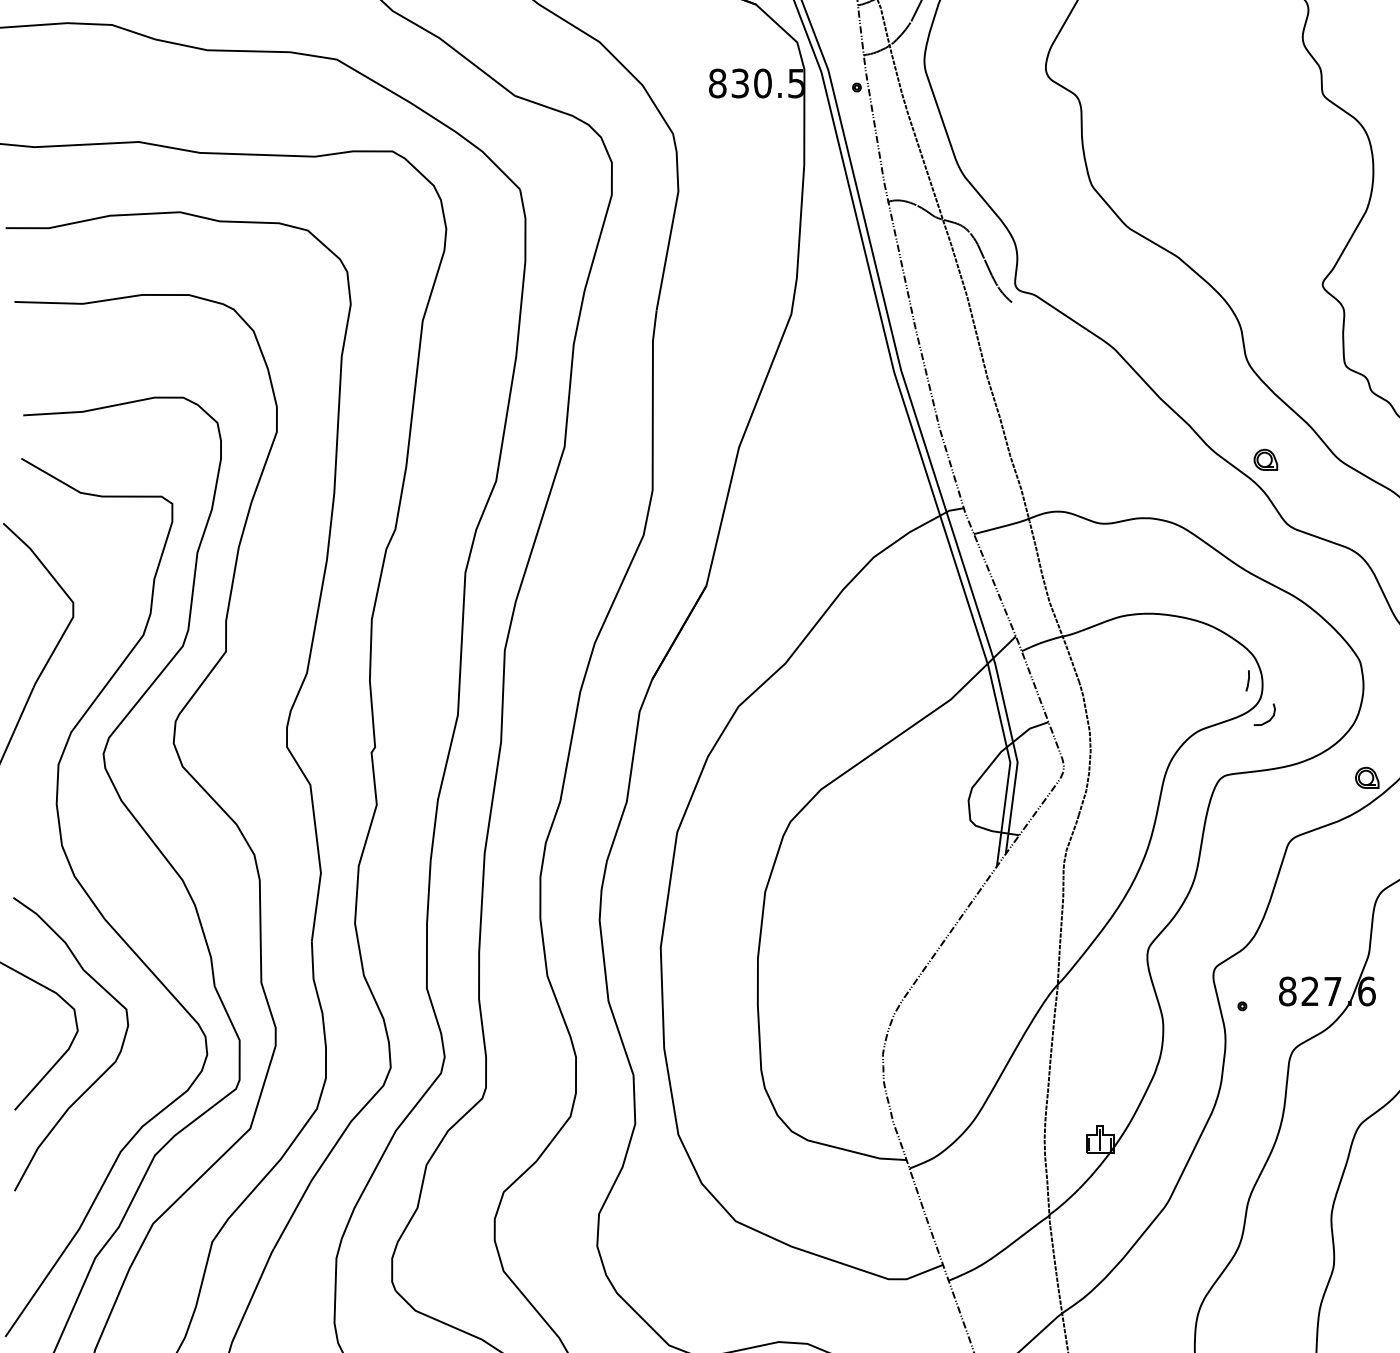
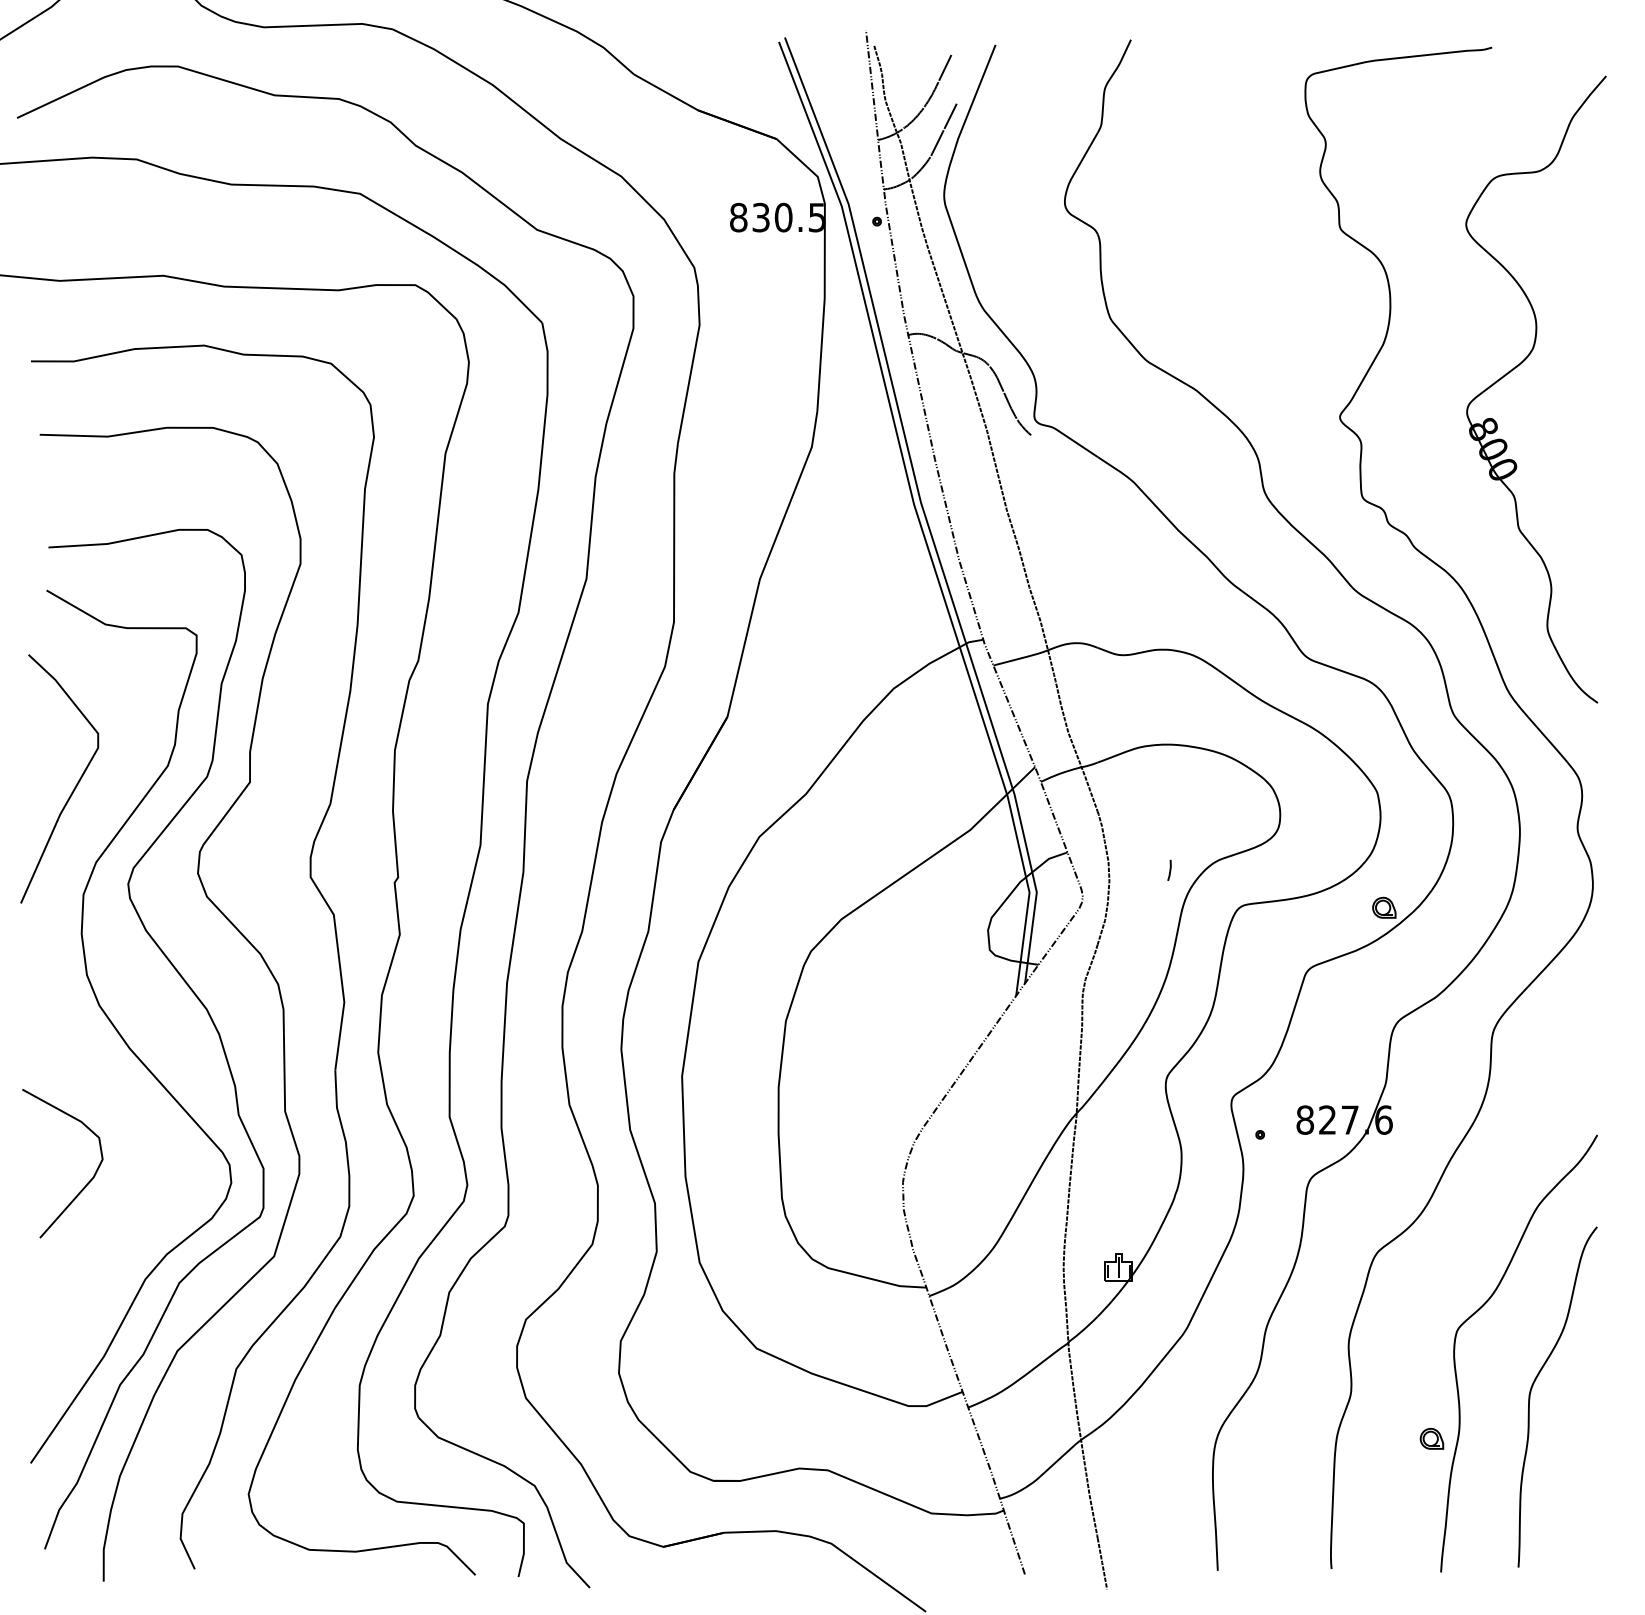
part: (1265, 459) -> (1283, 591), removed
line: (1247, 680) -> (1169, 869), moved
curve: (1270, 717) -> (1288, 847), removed
curve: (101, 1074) -> (126, 1202), removed

